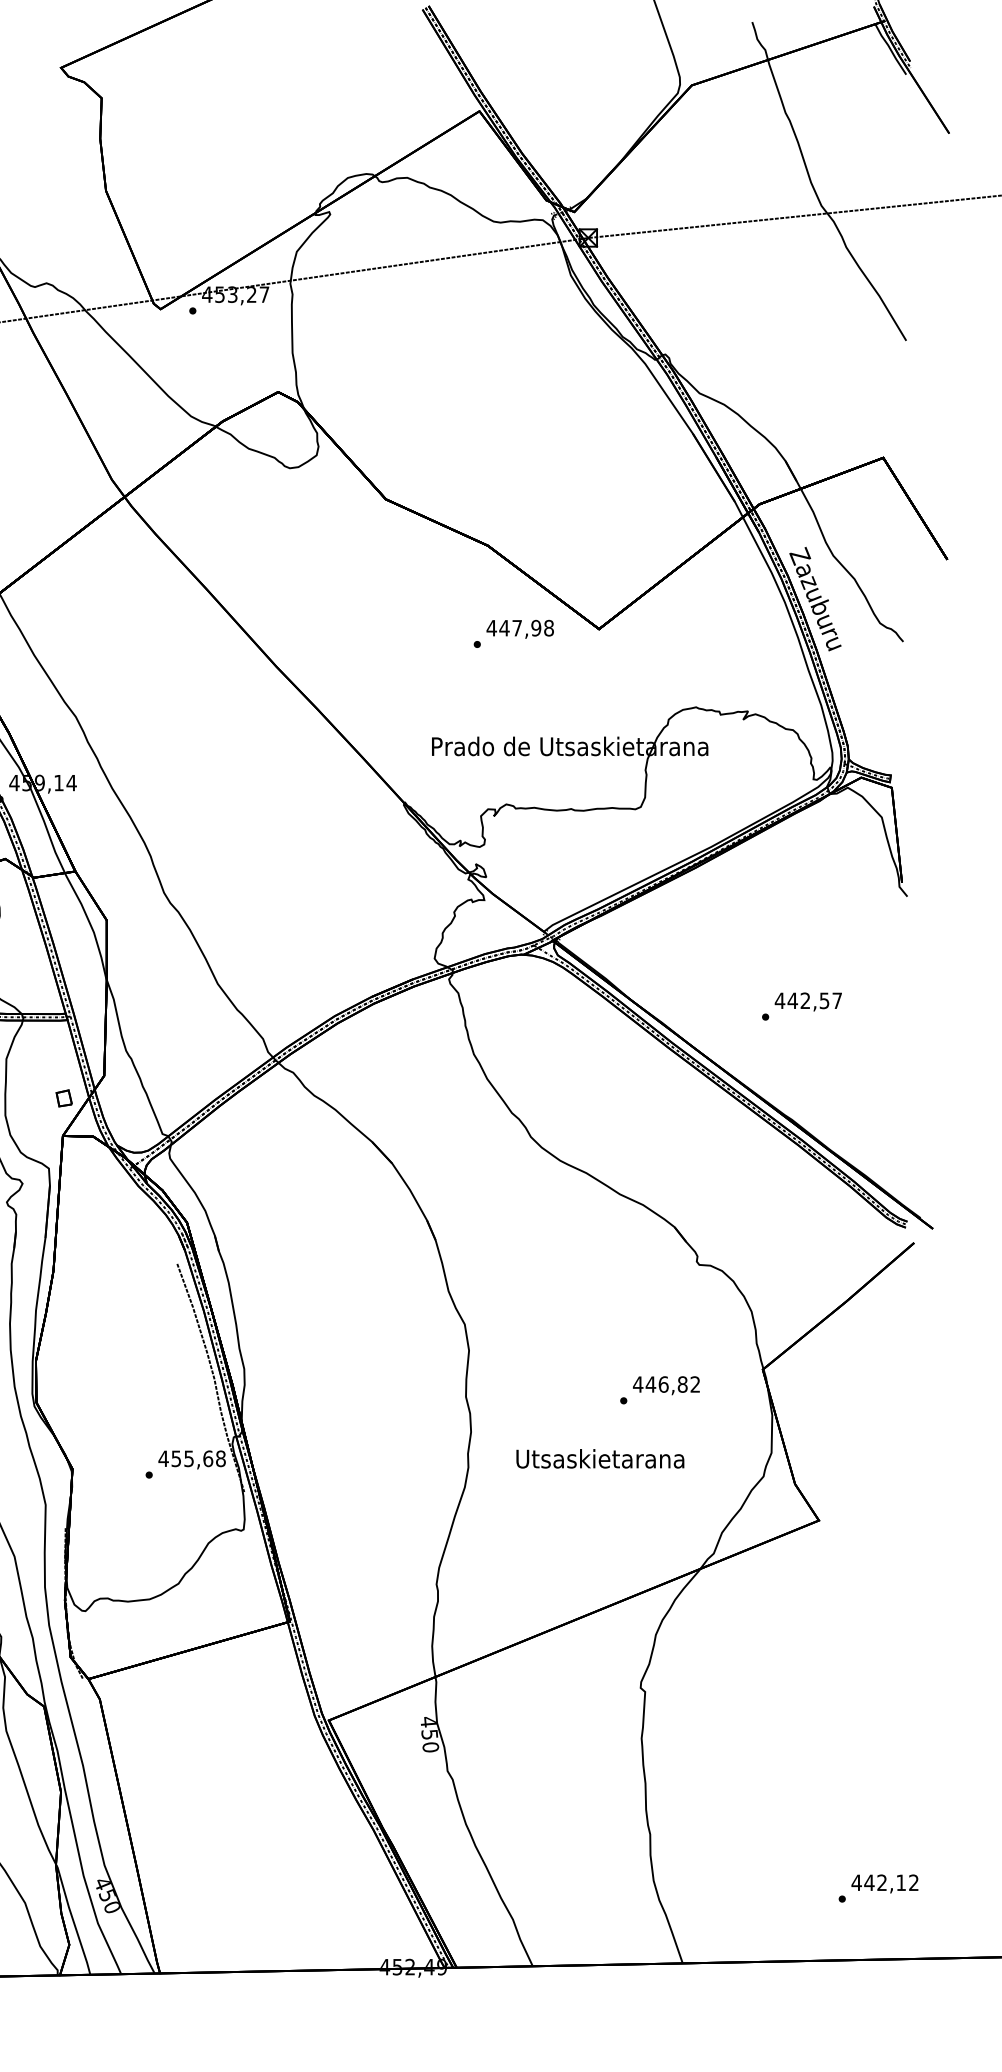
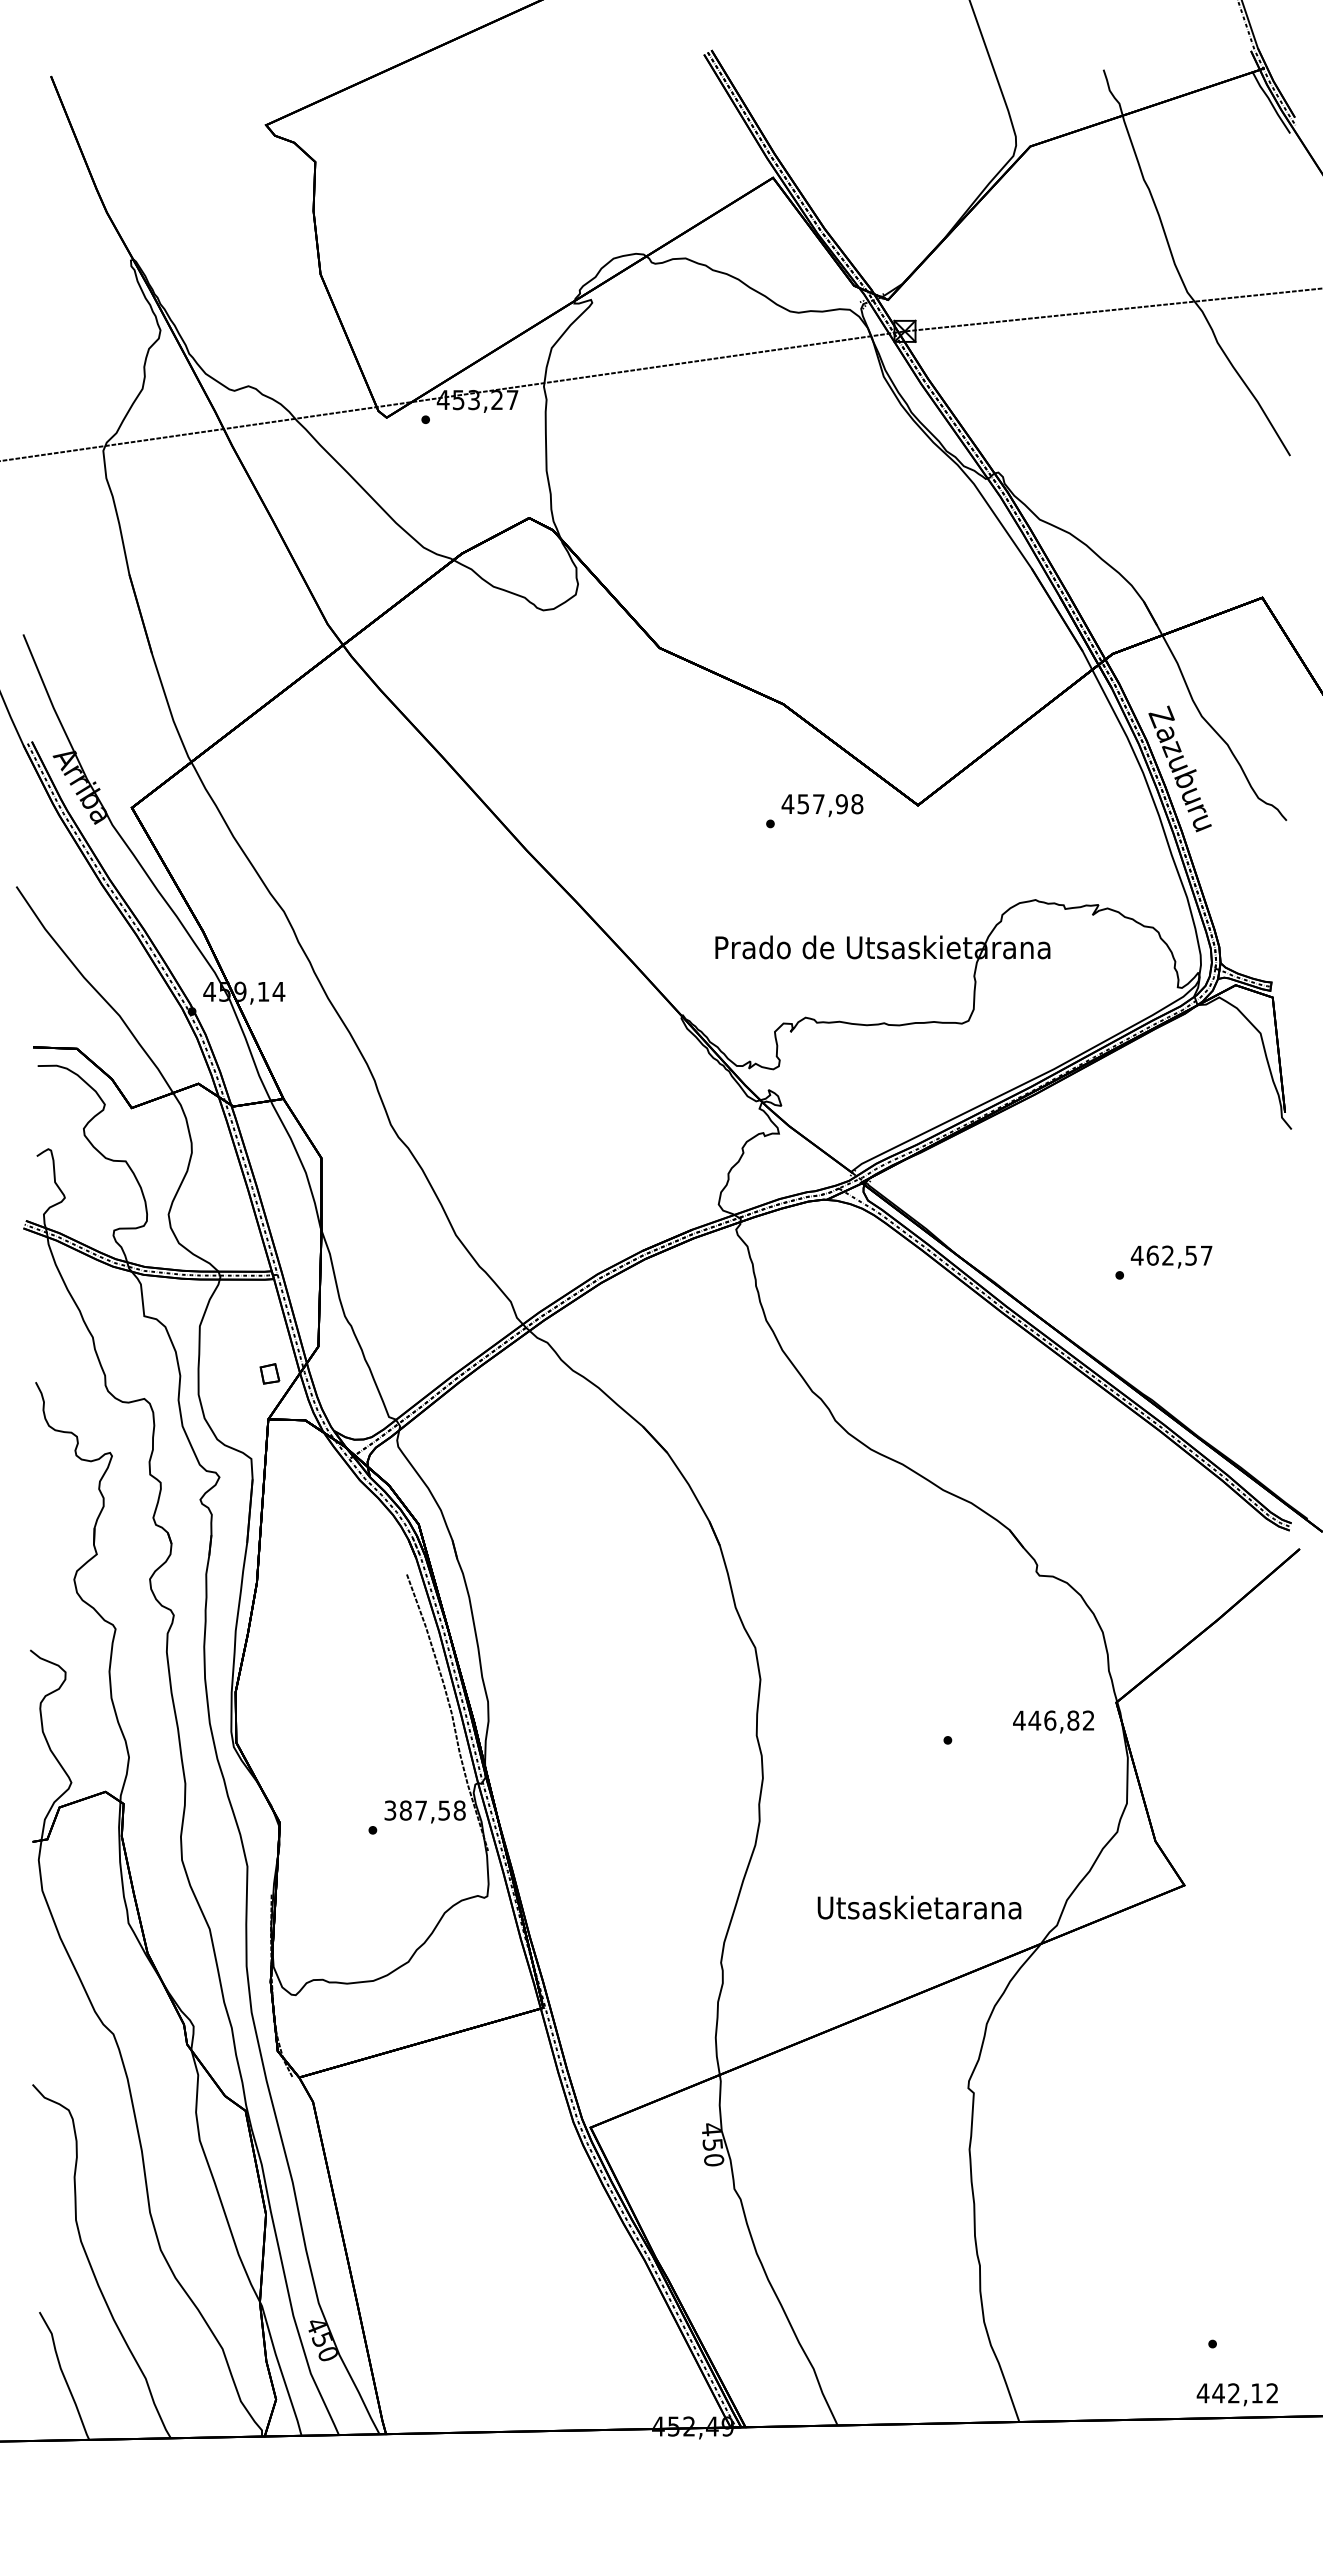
text: (504, 628) -> (803, 804), 447,98 -> 457,98
text: (792, 1000) -> (1152, 1255), 442,57 -> 462,57
text: (666, 1385) -> (1053, 1721), moved
text: (186, 1458) -> (417, 1810), 455,68 -> 387,58
text: (600, 1458) -> (919, 1907), moved
text: (884, 1883) -> (1236, 2394), moved

